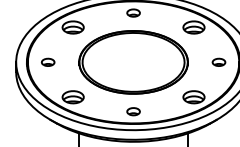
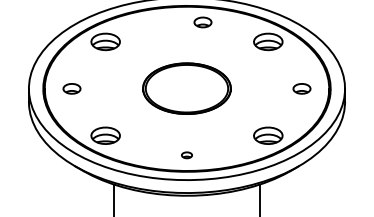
part: (133, 13) -> (202, 22), moved
part: (133, 62) -> (186, 88), size x0.6
part: (133, 111) -> (186, 155), size x0.6

